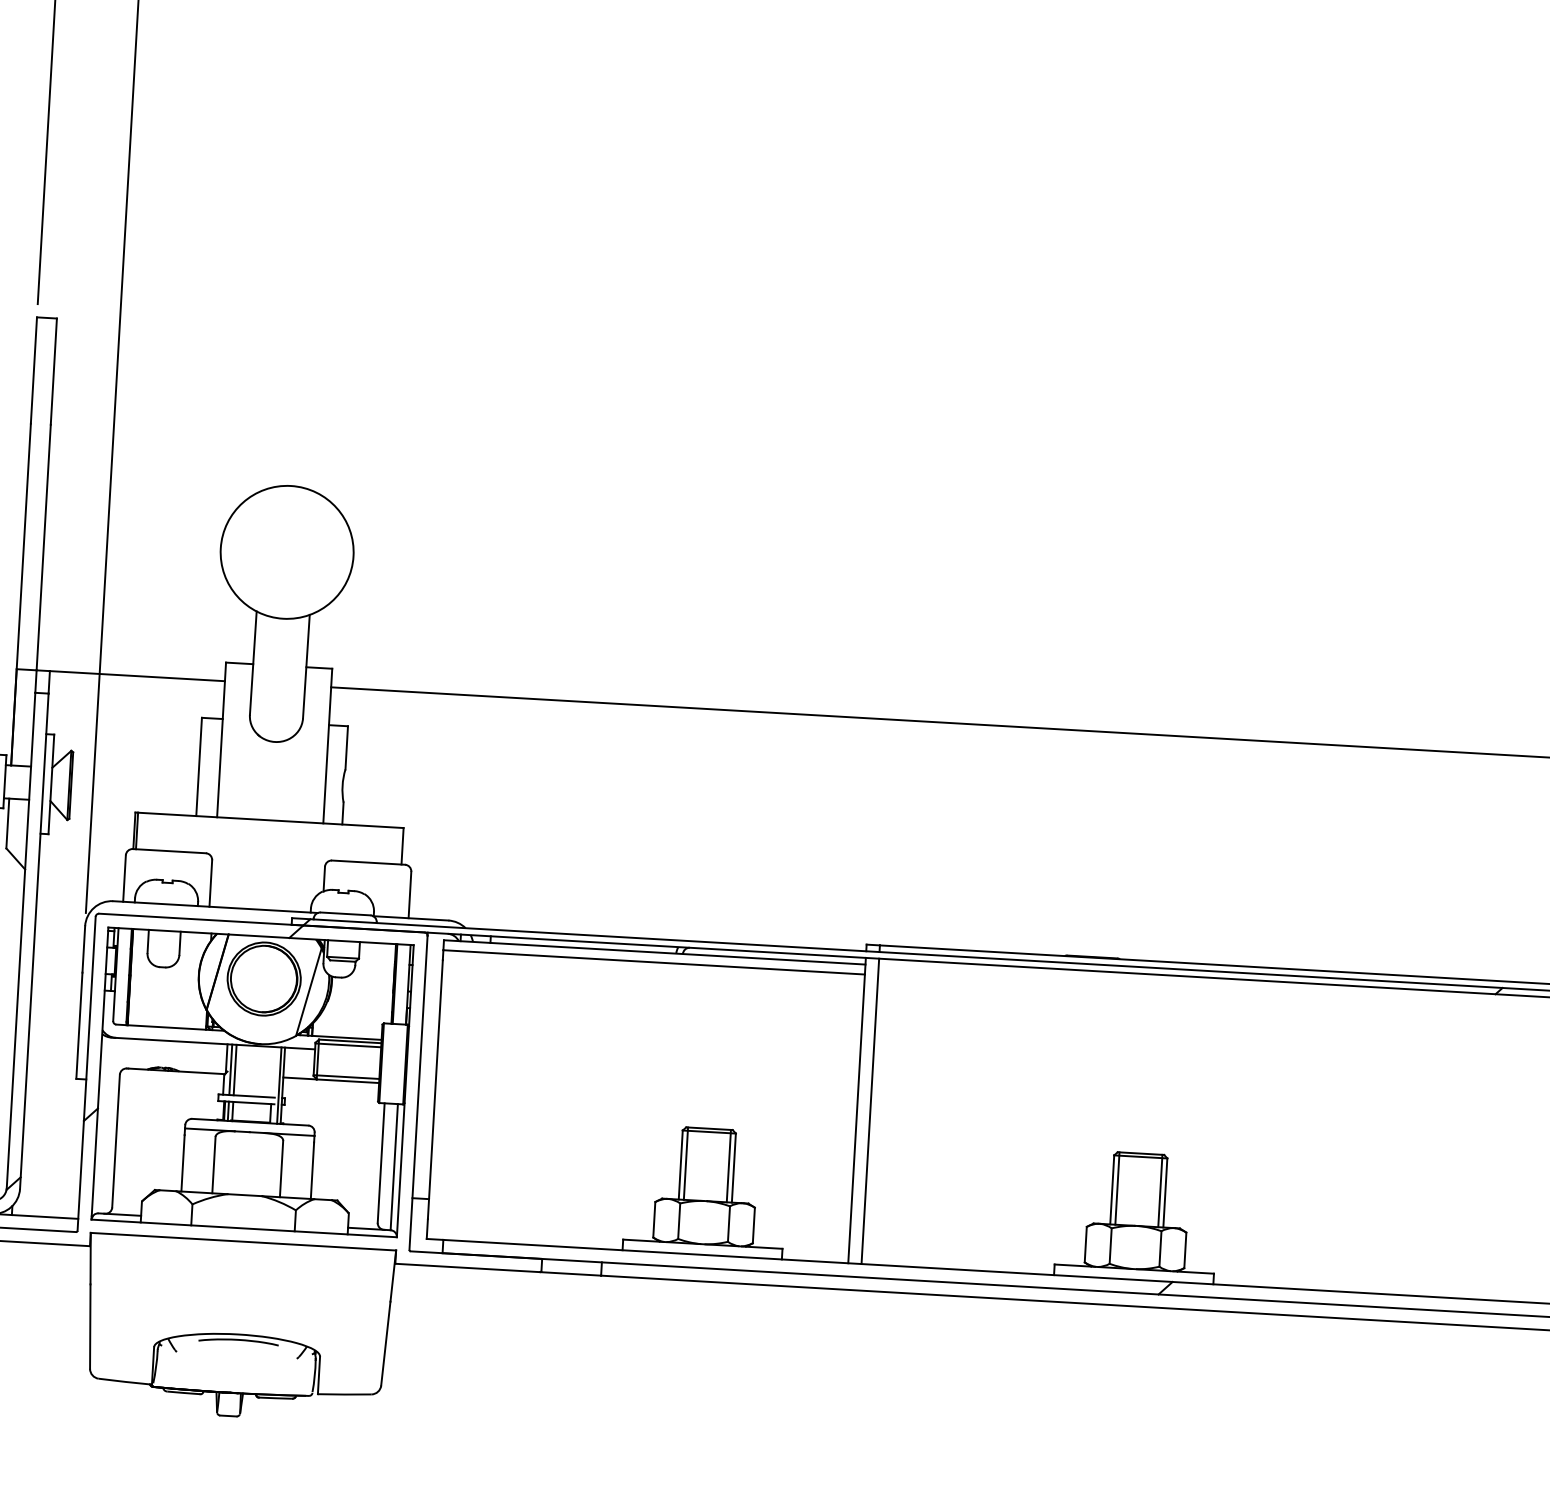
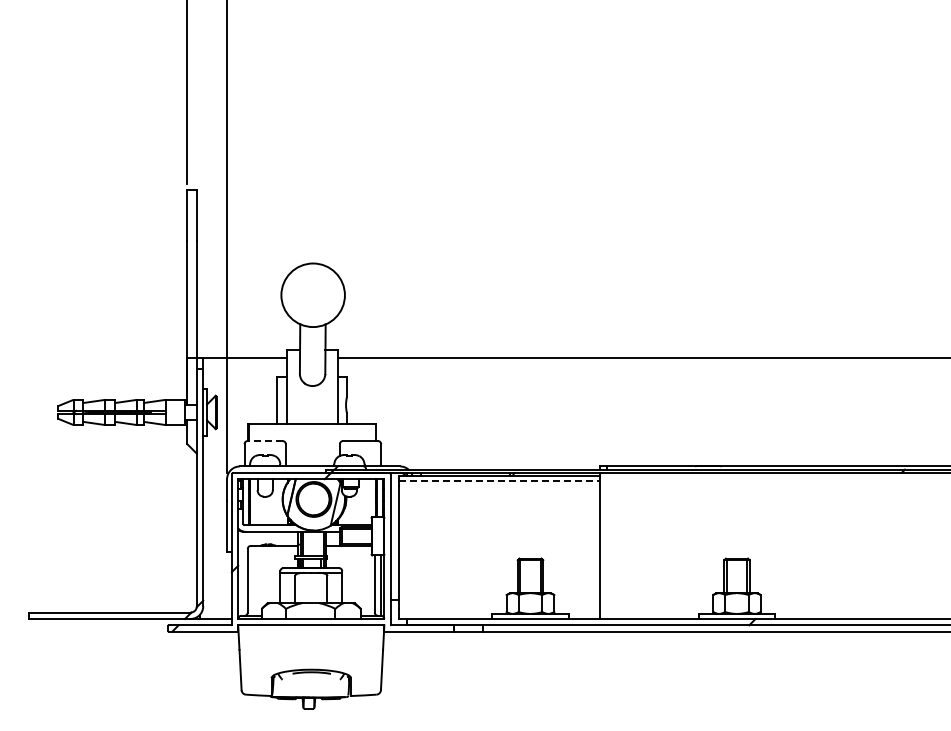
line: (167, 852) -> (264, 441), solid -> dashed
line: (654, 961) -> (499, 480), solid -> dashed
line: (869, 1110) -> (606, 545), removed

